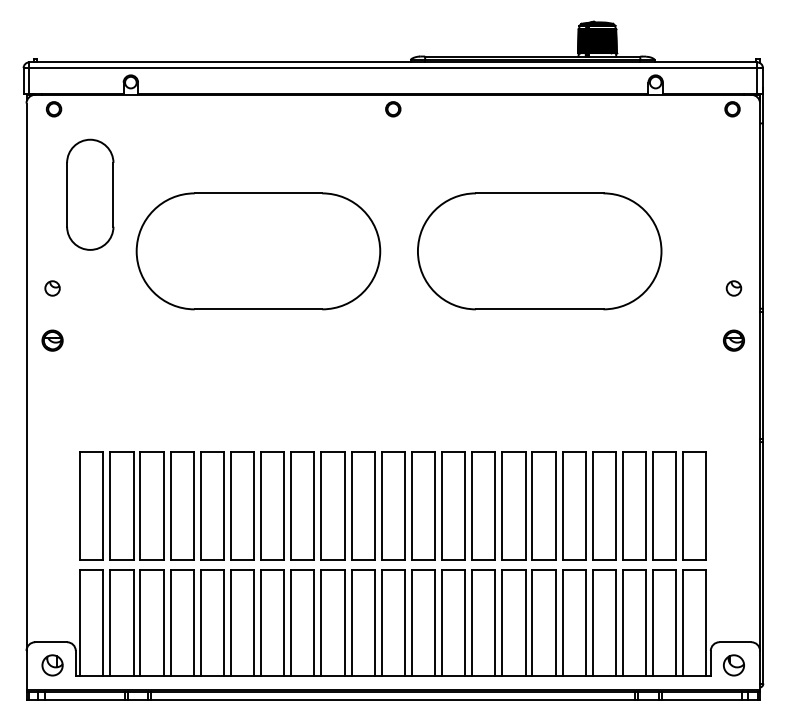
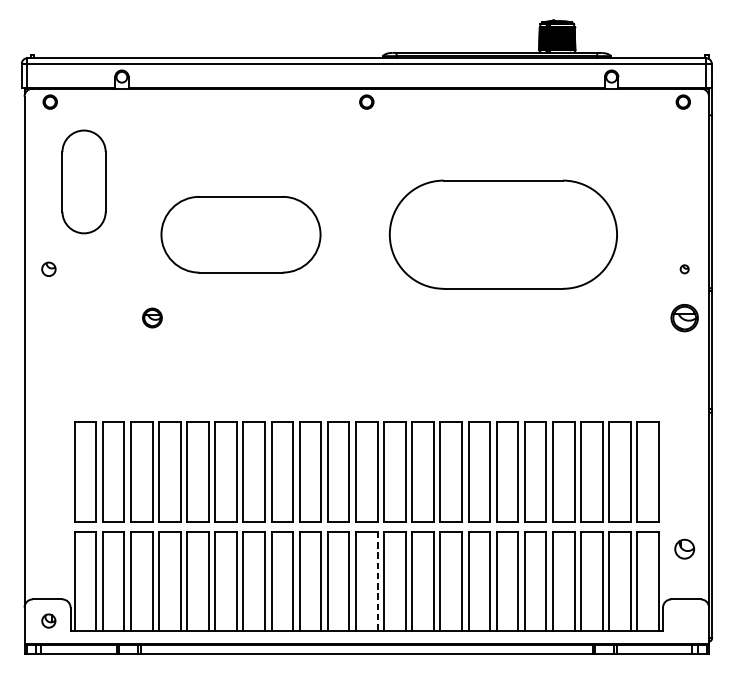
part: (258, 251) -> (241, 234), size x0.7
part: (733, 288) -> (684, 269), size x0.6
part: (52, 340) -> (152, 317), moved
part: (733, 340) -> (684, 317), size x1.4
line: (404, 622) -> (377, 581), solid -> dashed
part: (52, 665) -> (48, 621), size x0.7
part: (733, 665) -> (684, 549), moved

